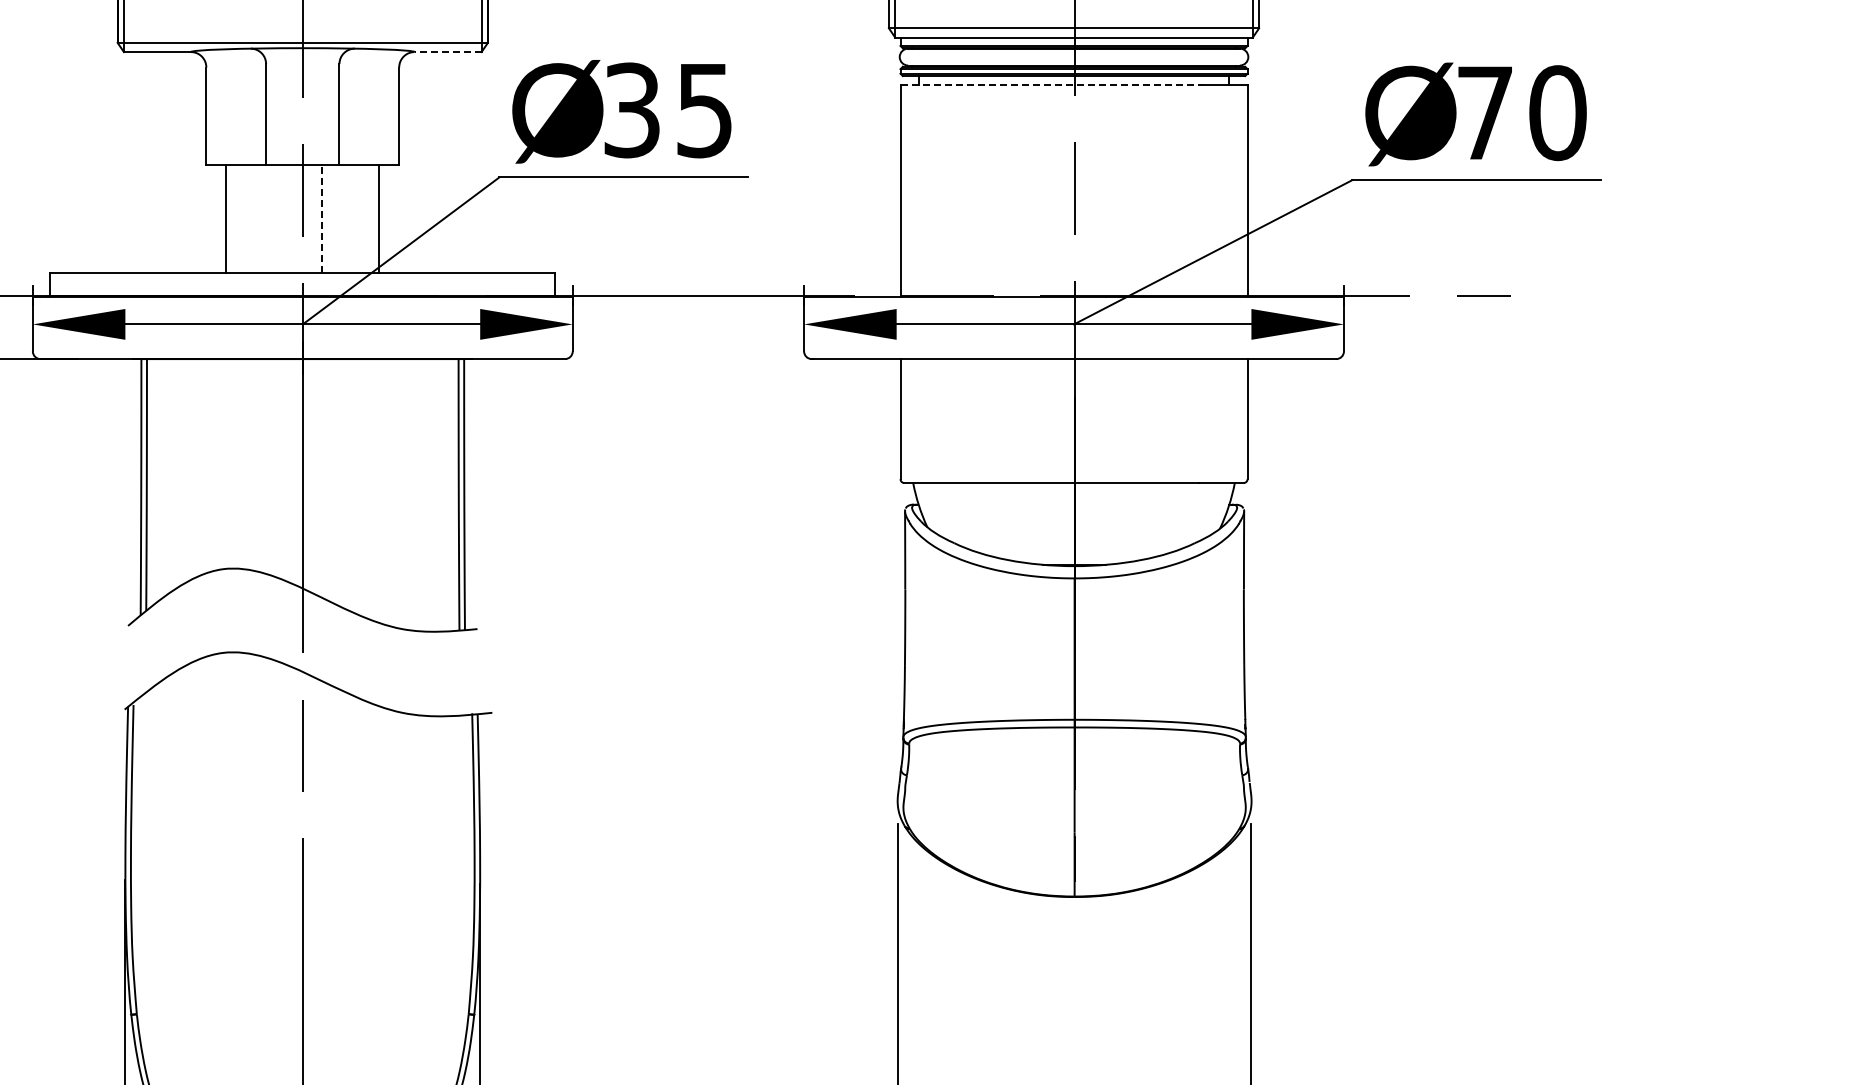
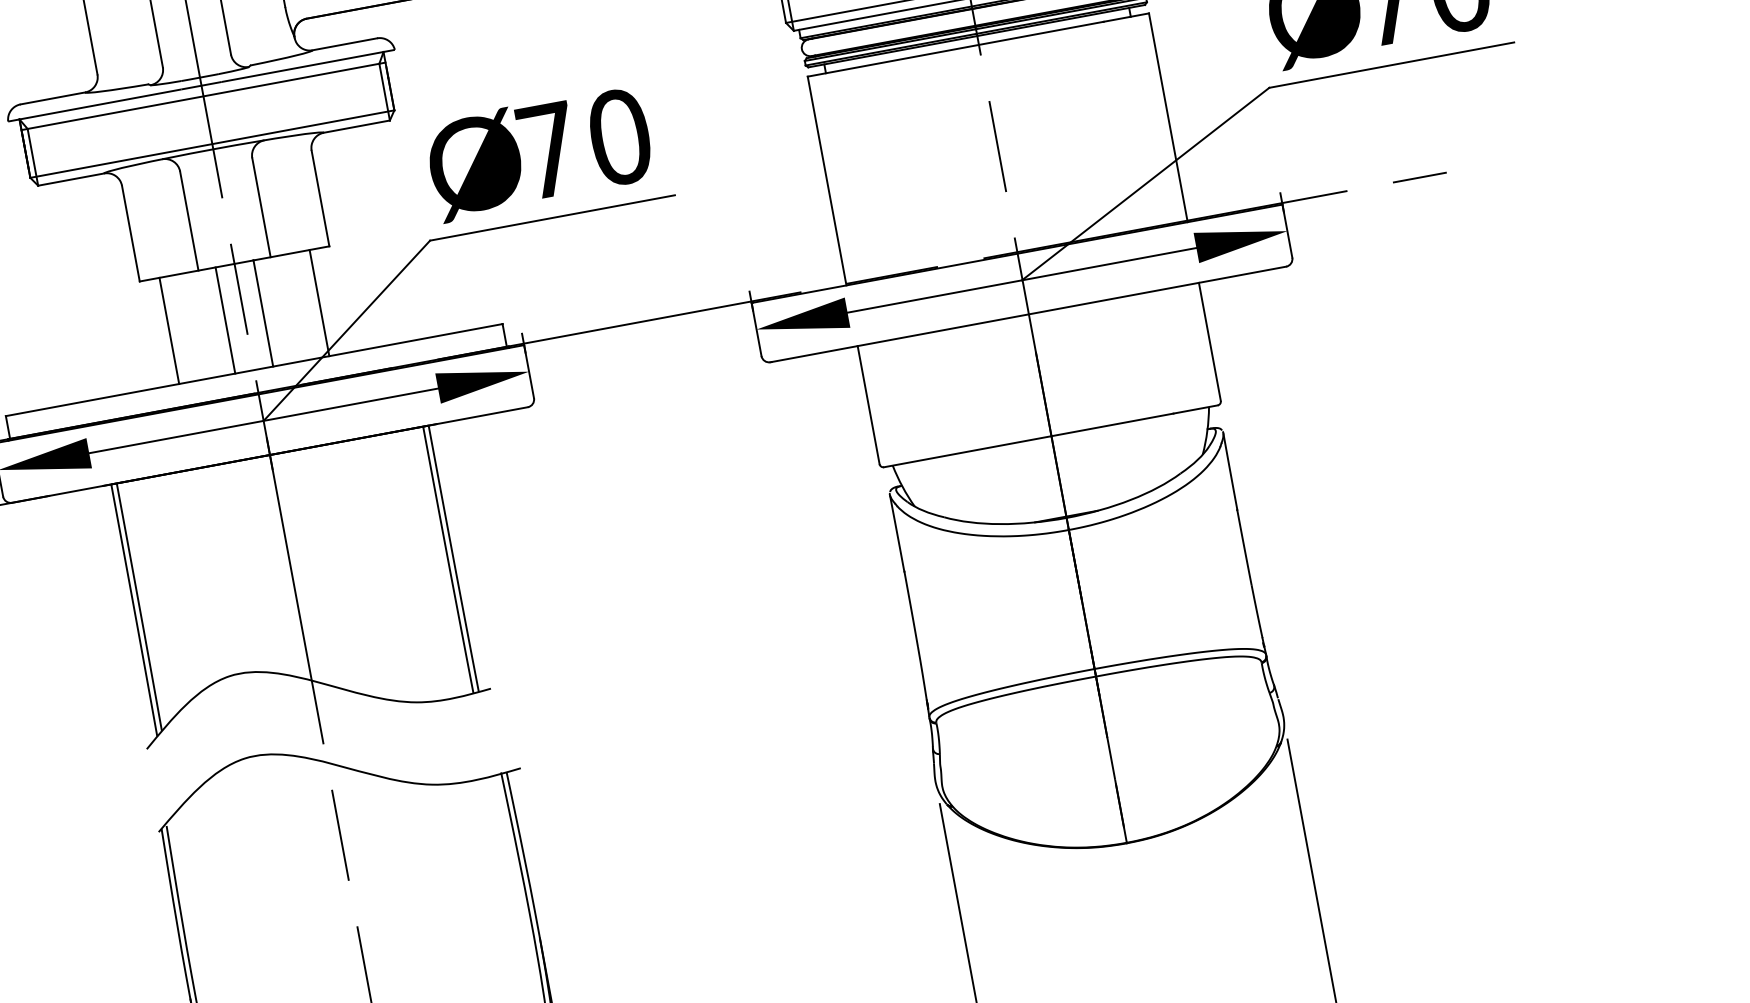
line: (448, 52) -> (357, 126), dashed -> solid
line: (1051, 85) -> (956, 49), dashed -> solid
text: (668, 110) -> (584, 143), 35 -> 70
line: (283, 218) -> (225, 320), added
line: (322, 218) -> (263, 313), dashed -> solid

